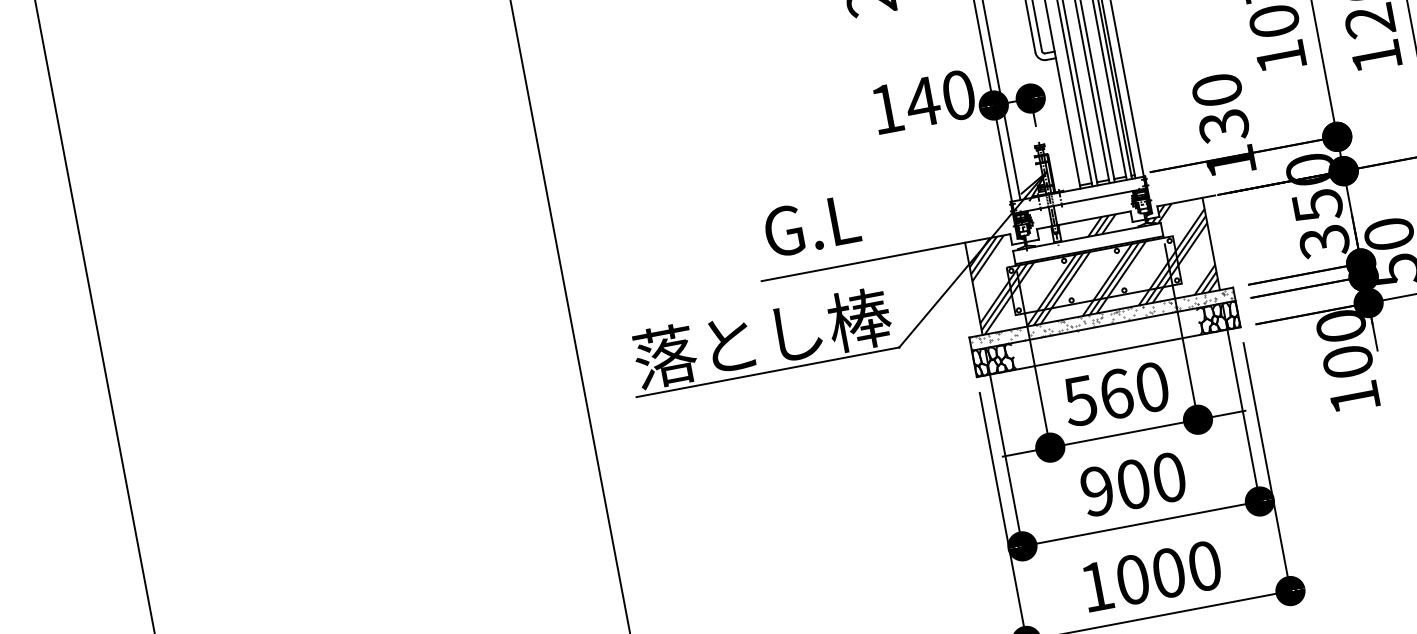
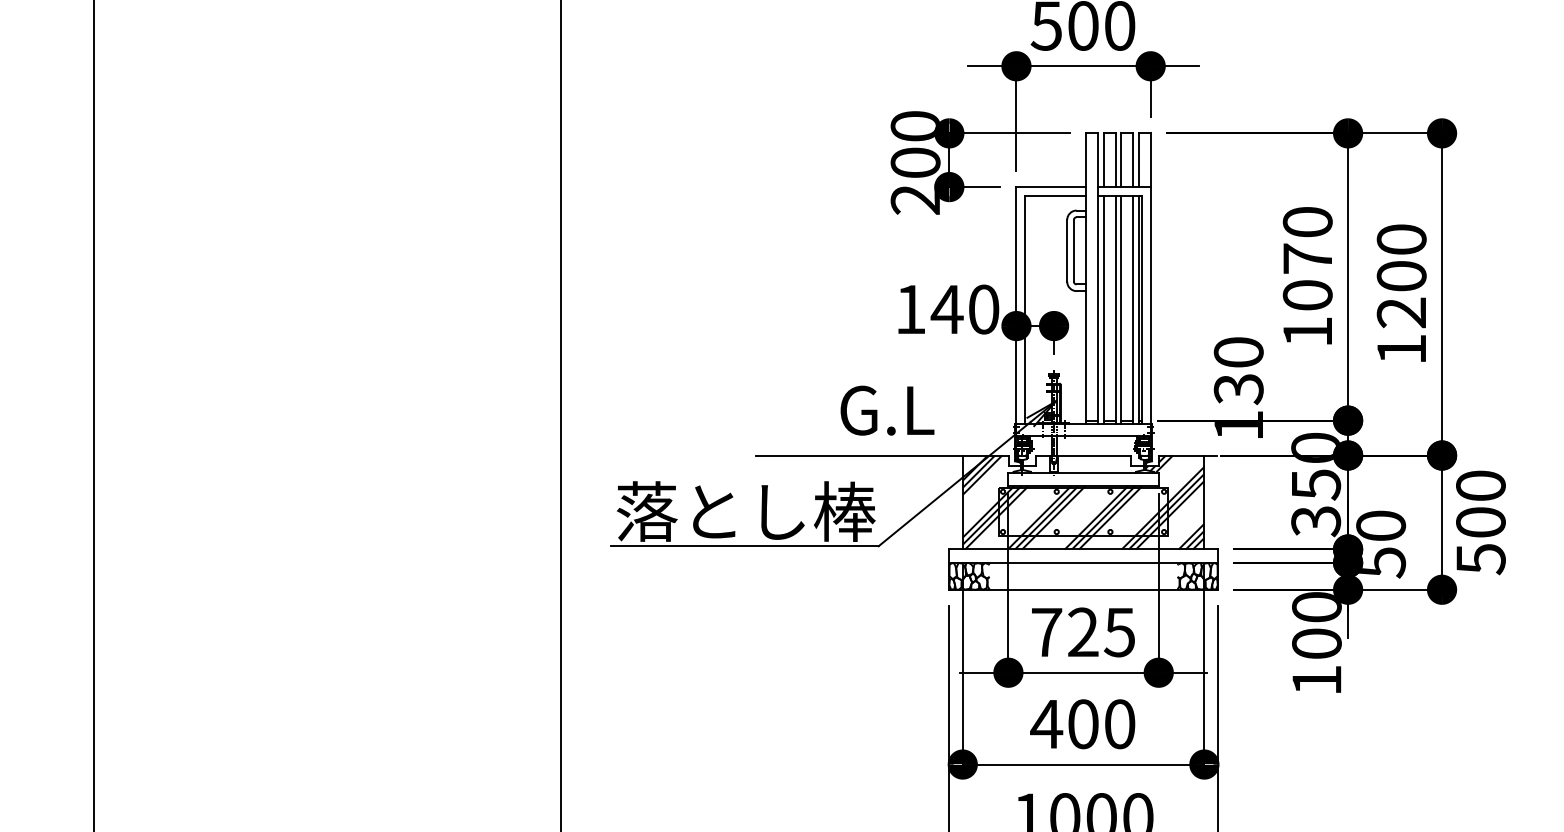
text: (812, 225) -> (887, 410), moved
hatch: (1088, 227) -> (1086, 463), removed
hatch: (1101, 318) -> (1082, 555), removed
text: (1115, 394) -> (1082, 632), 560 -> 725
text: (1097, 491) -> (1046, 724), 900 -> 400

